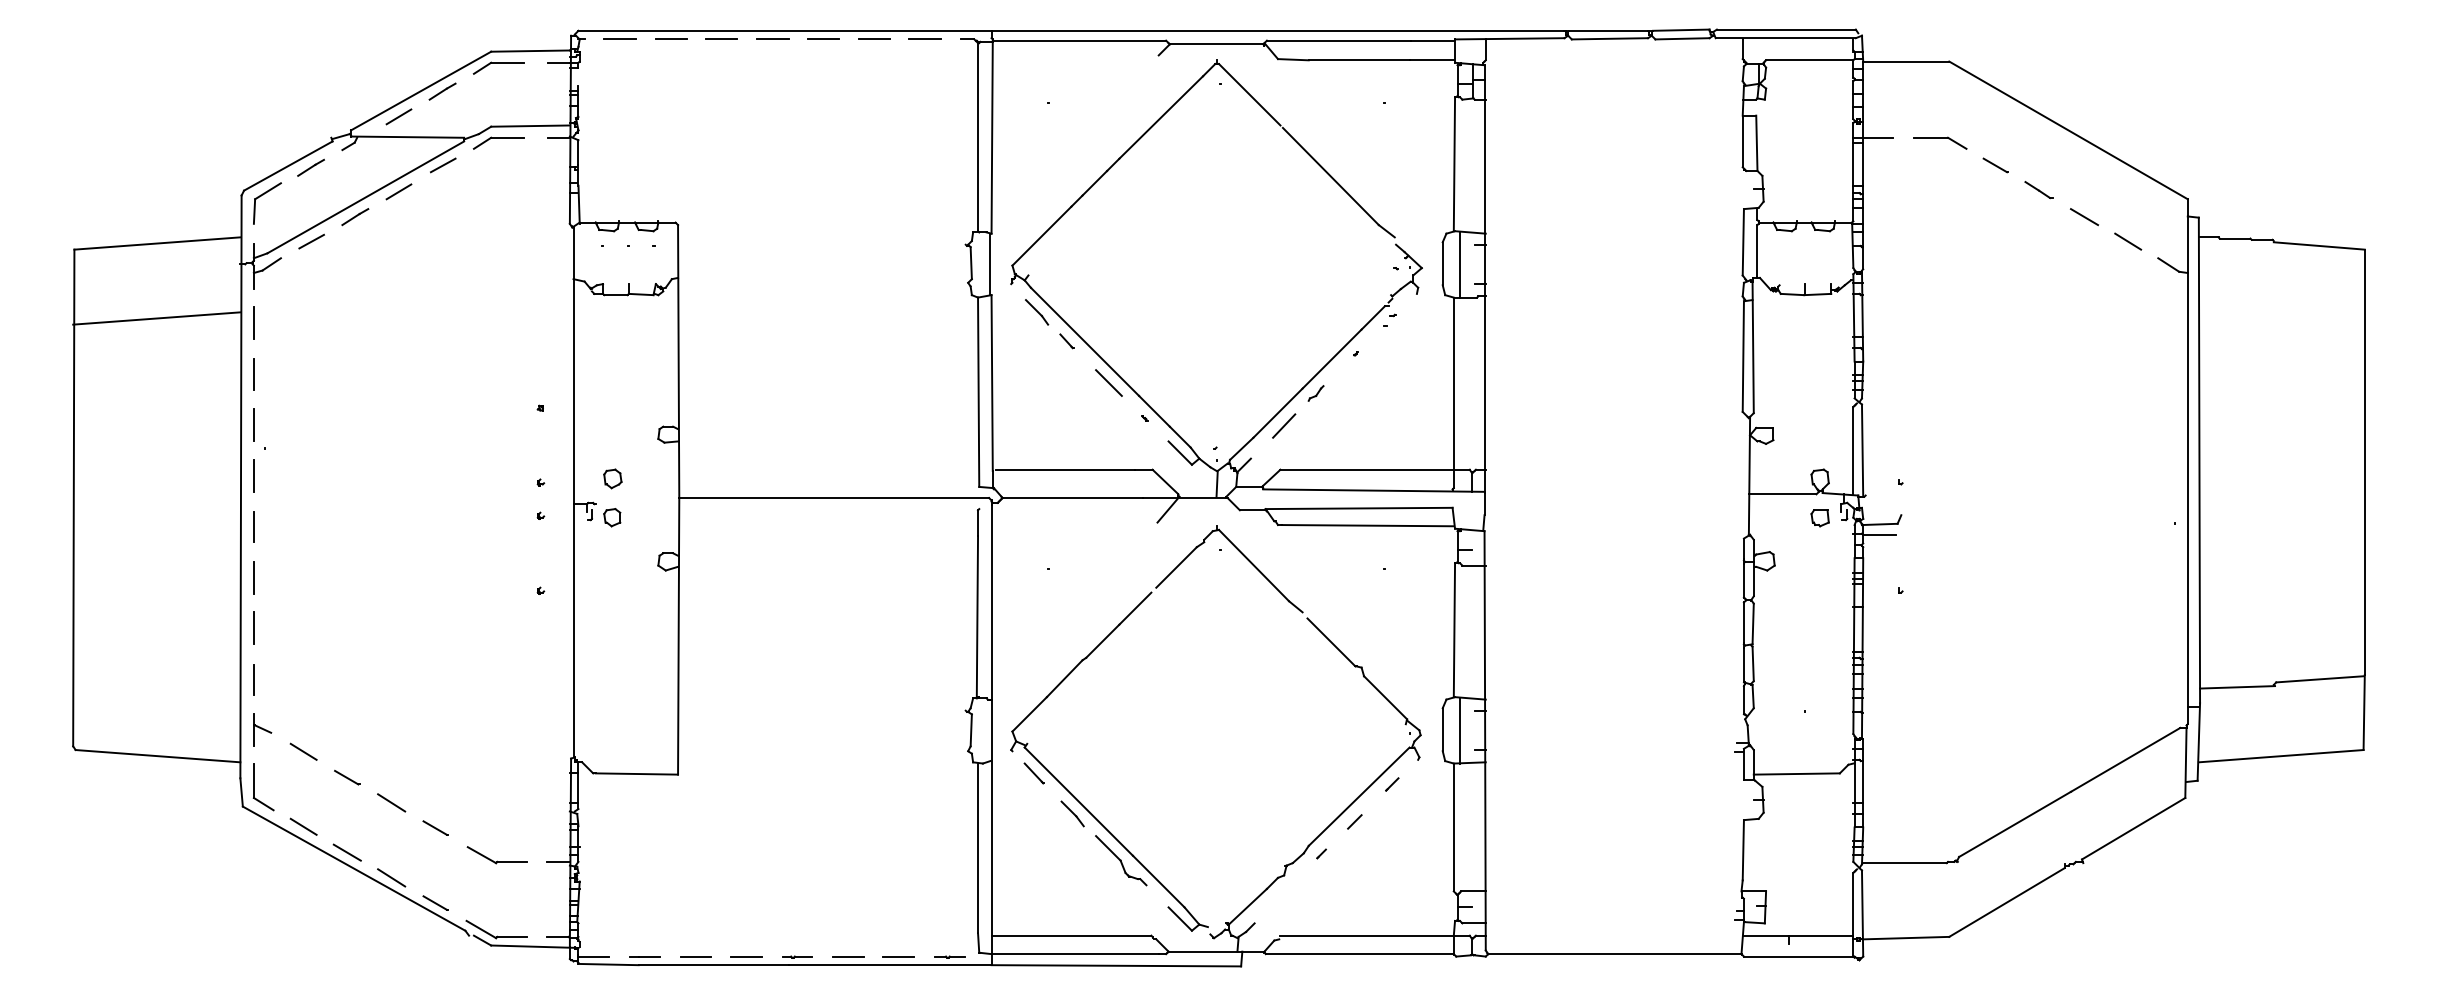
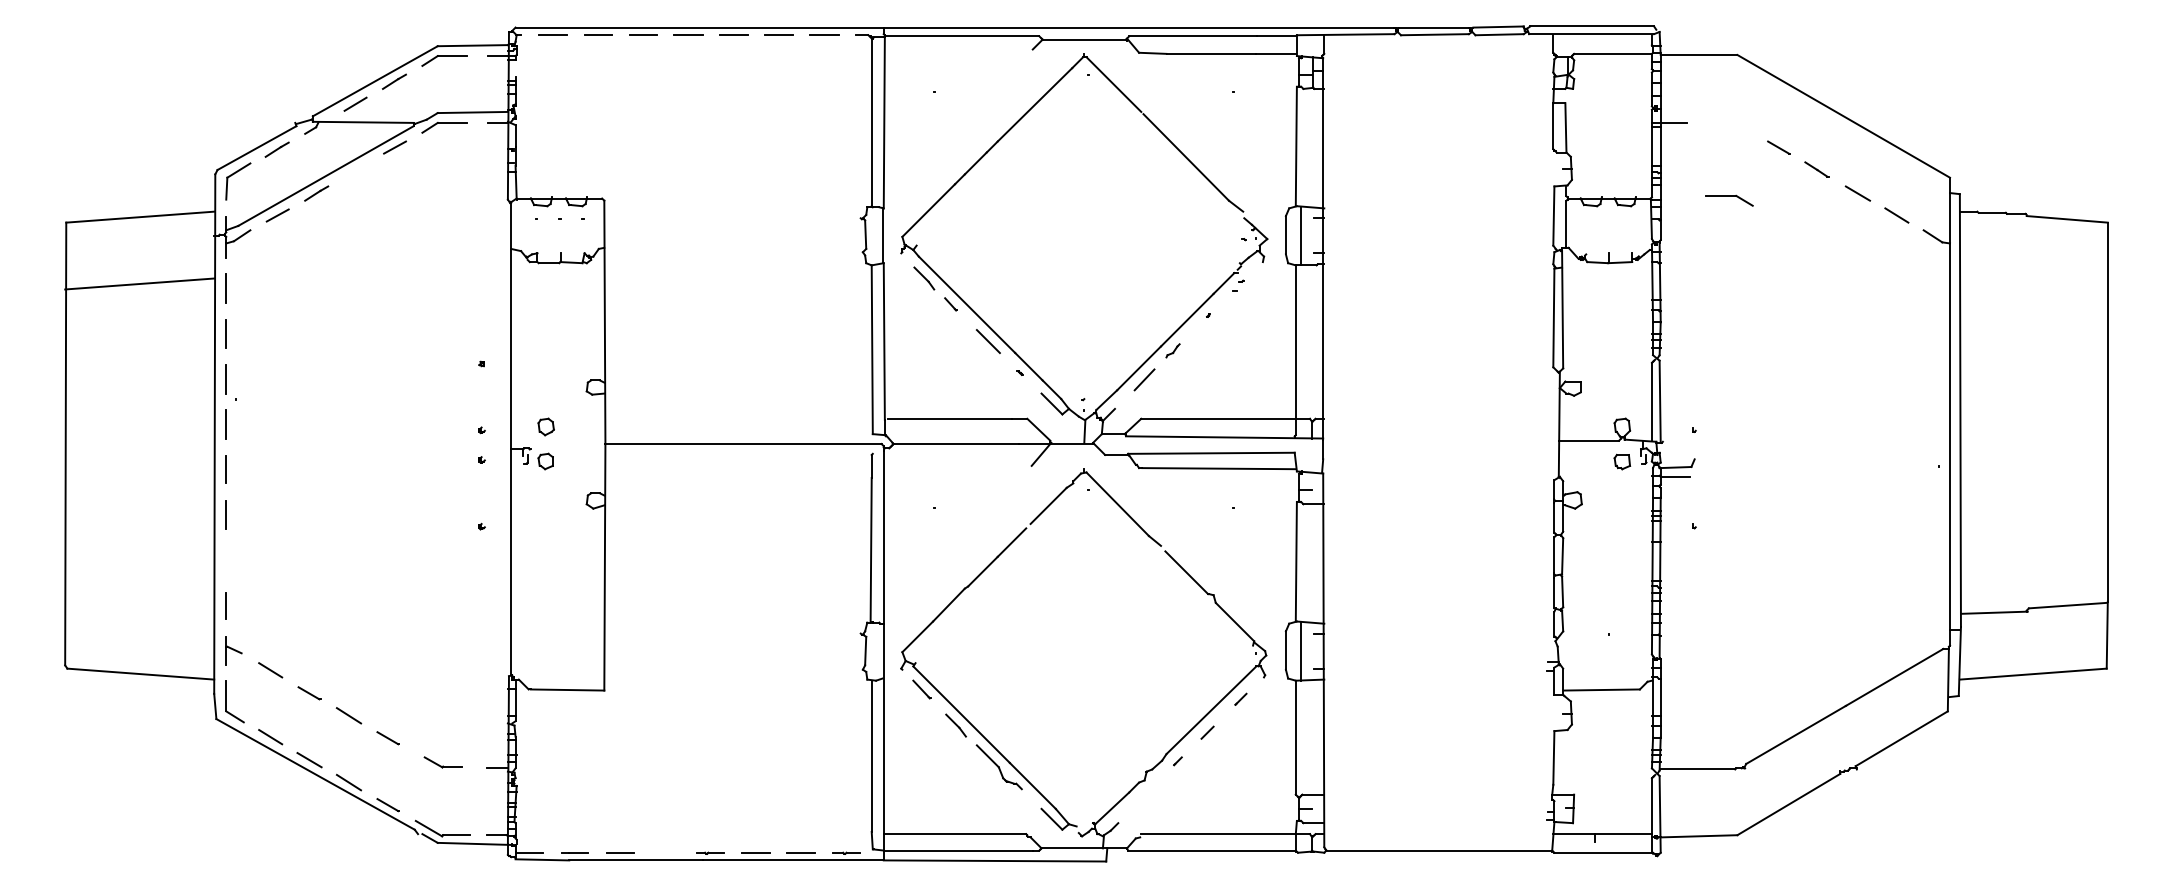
part: (1940, 142) -> (1729, 200), moved
line: (398, 191) -> (355, 170), removed
line: (254, 627) -> (226, 559), removed
part: (496, 855) -> (442, 762), size x0.7
line: (745, 956) -> (664, 852), removed

